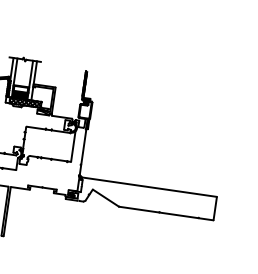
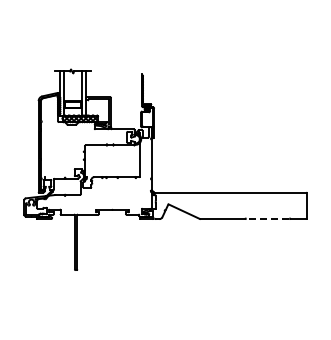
fill: (19, 95) -> (72, 111), removed
line: (178, 215) -> (267, 219), solid -> dashed

